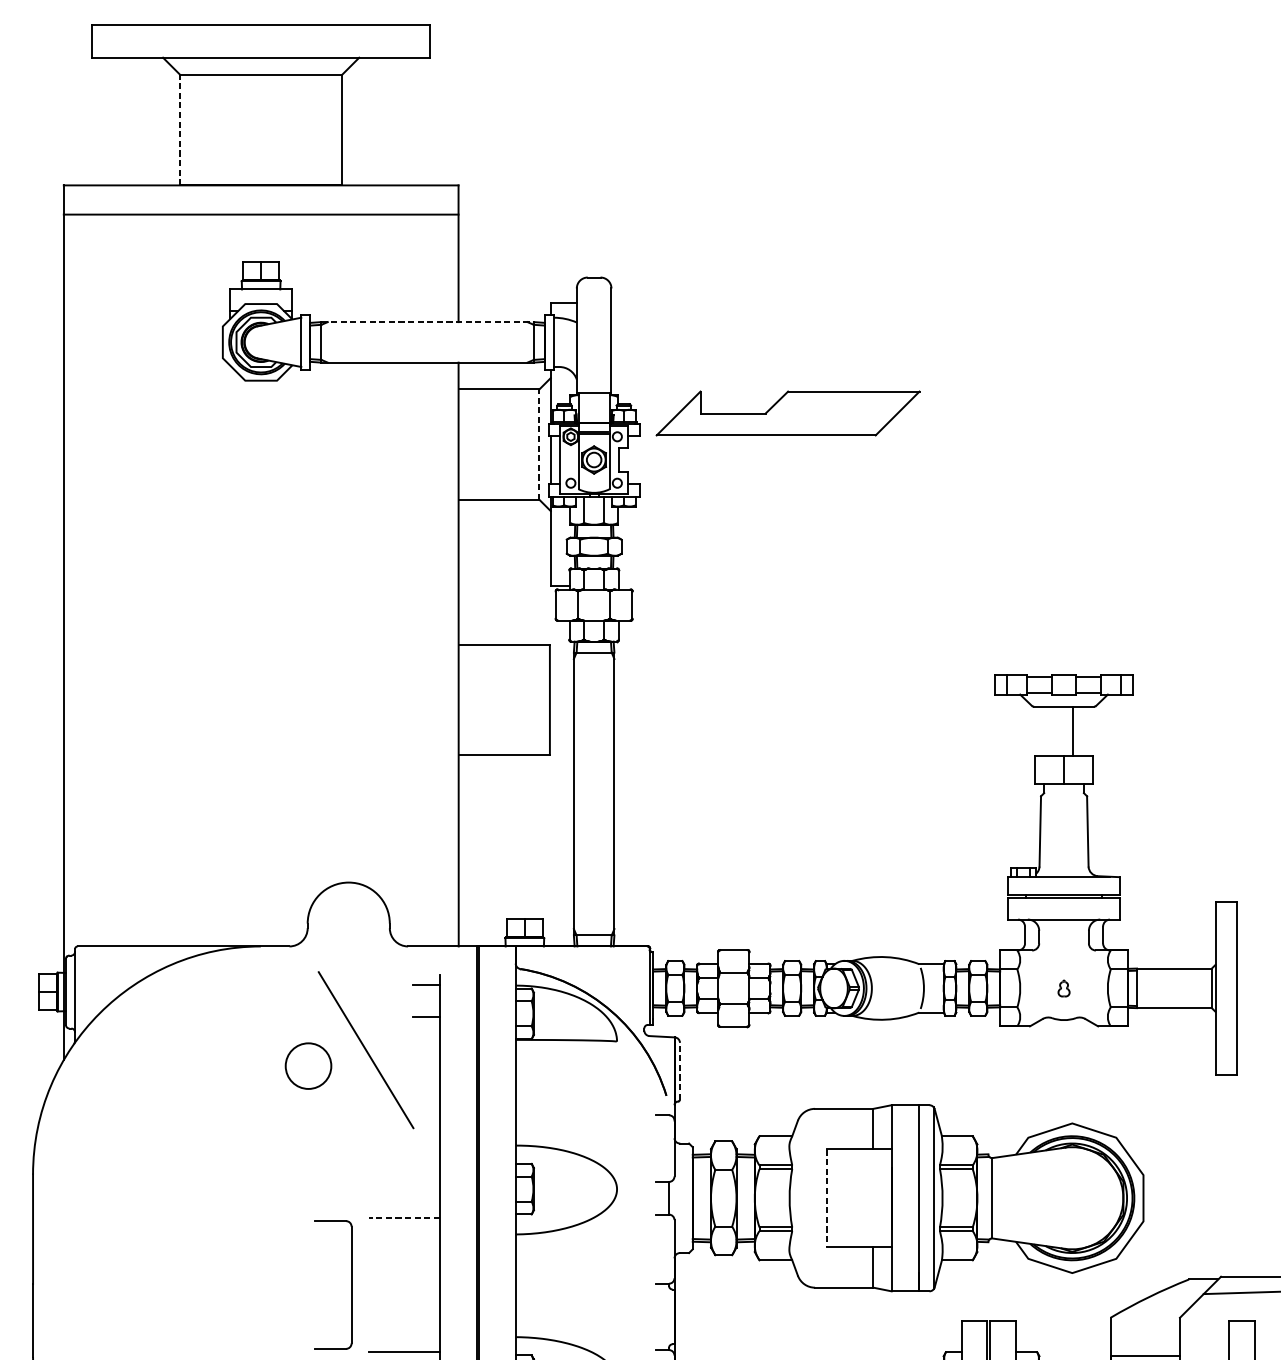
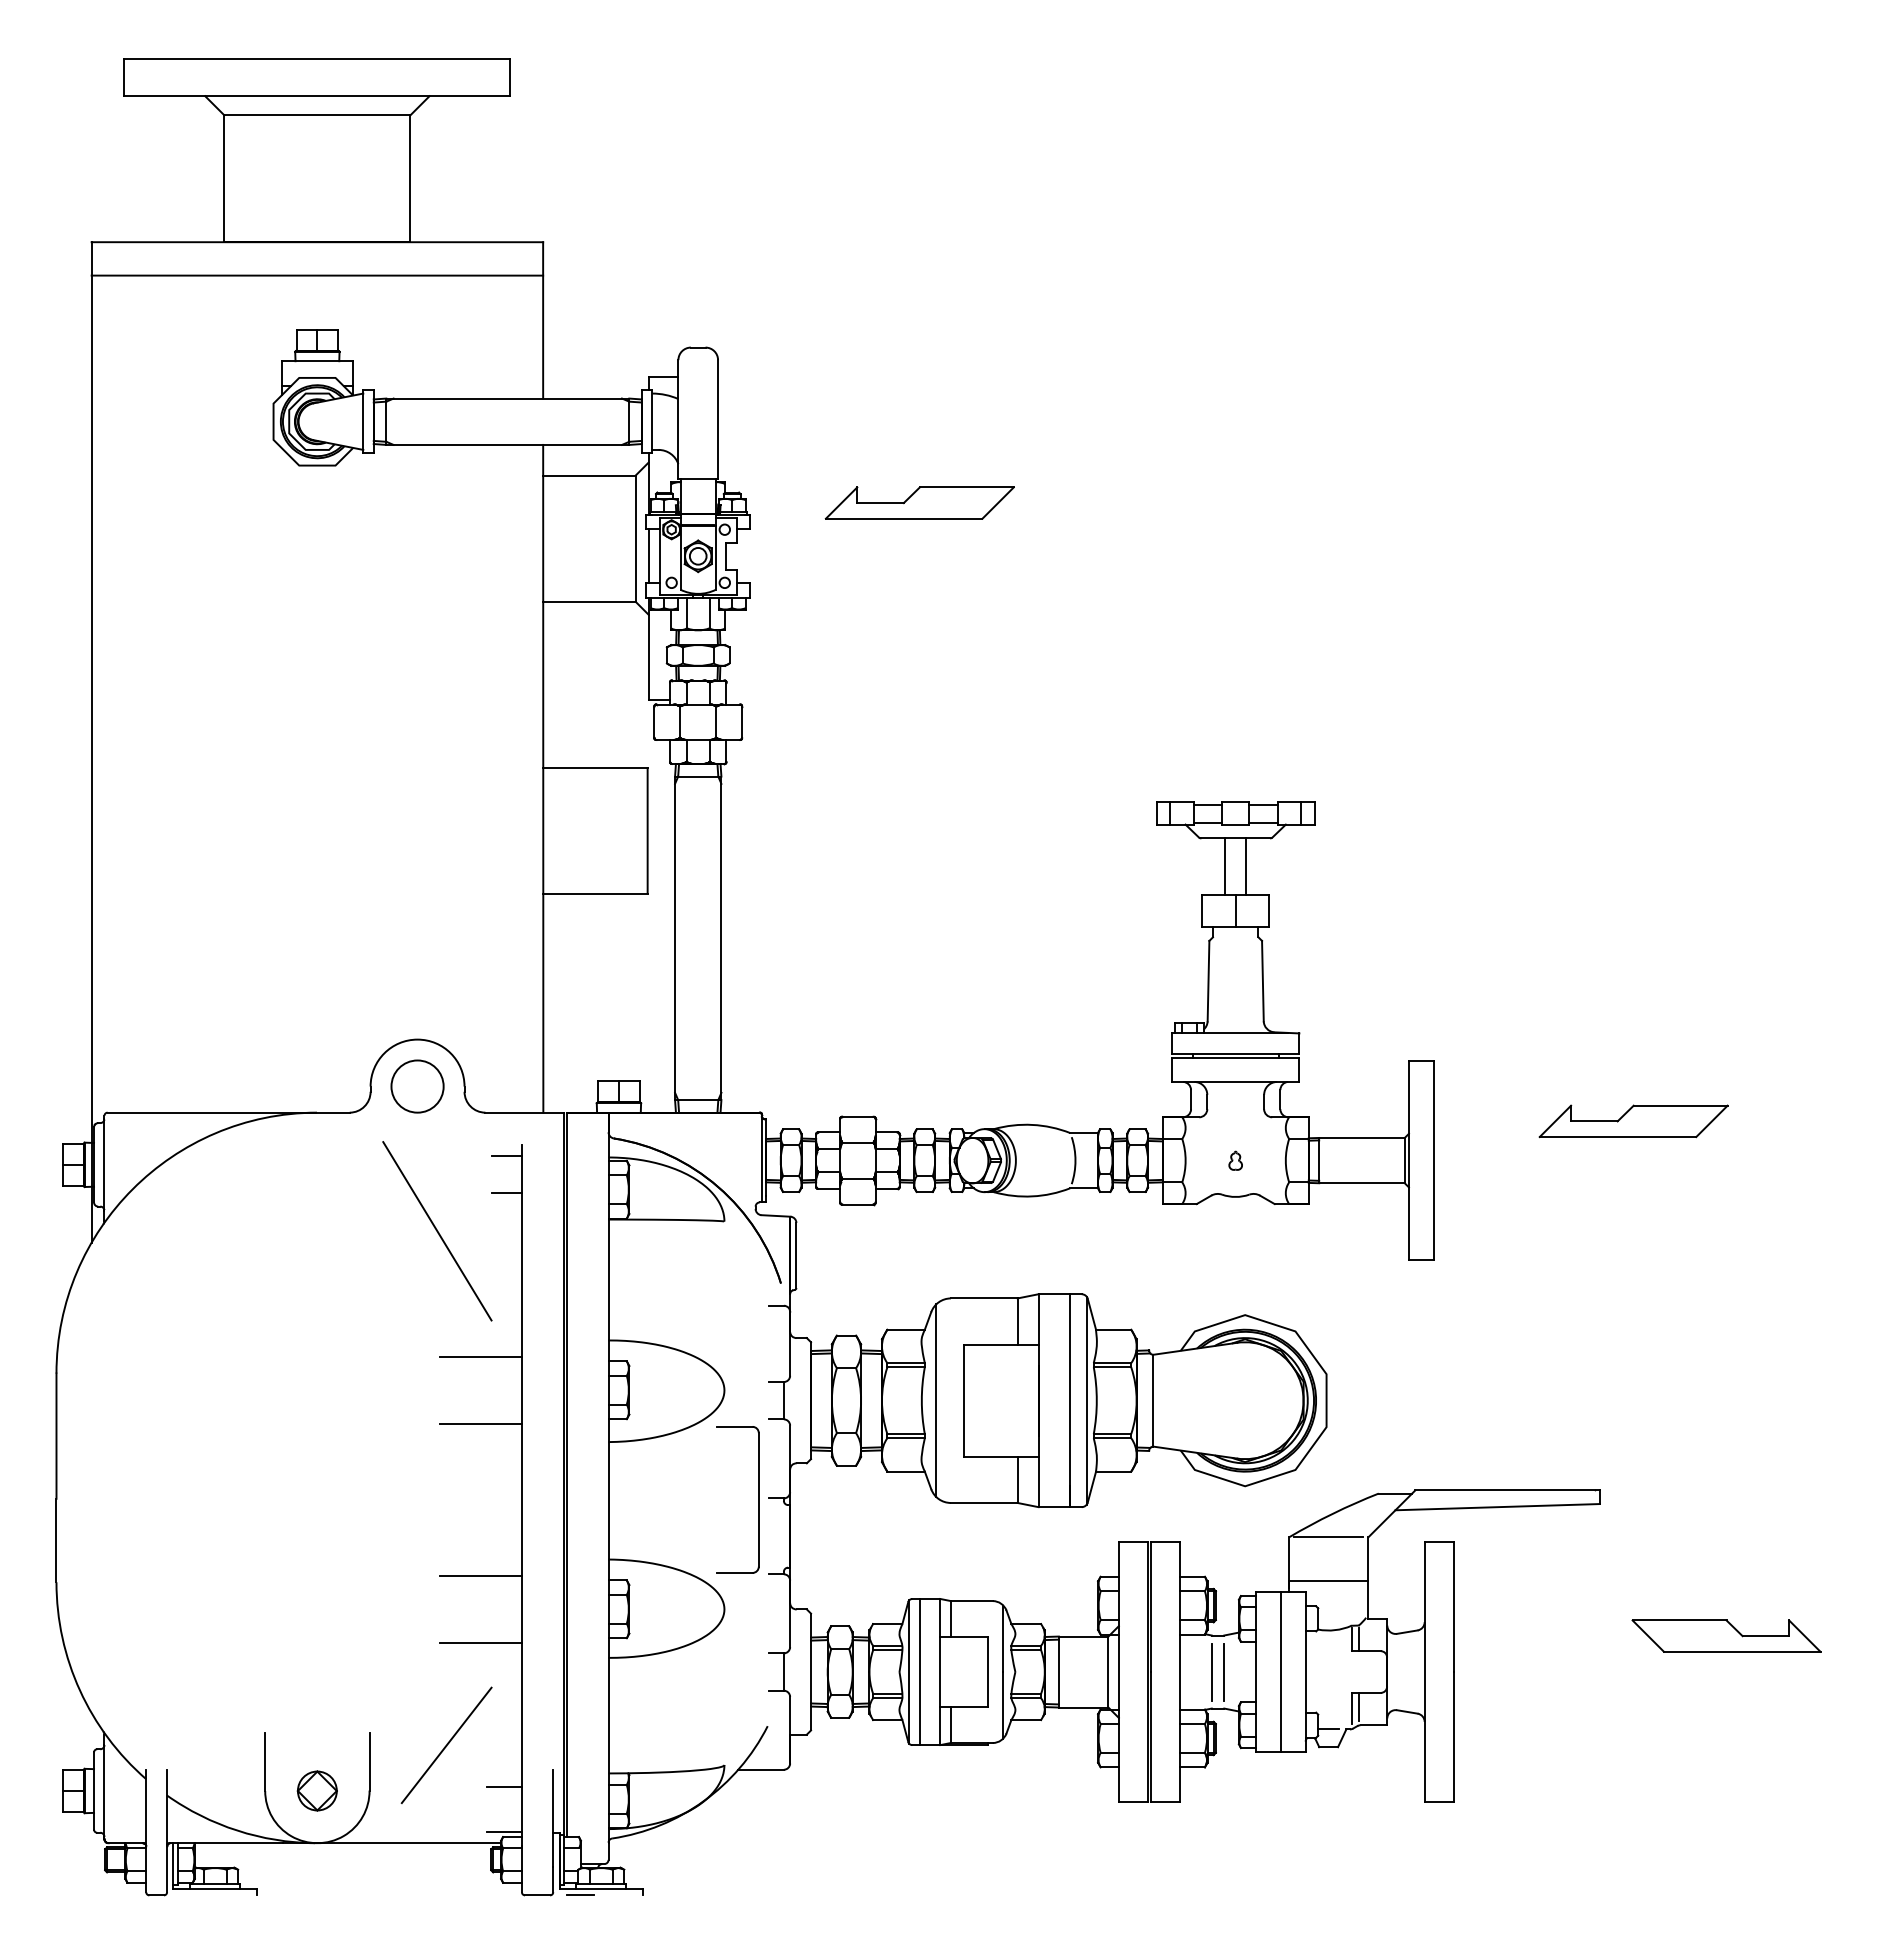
line: (179, 129) -> (224, 178), dashed -> solid
line: (428, 322) -> (508, 398), dashed -> solid
part: (787, 412) -> (919, 502), size x0.62
line: (539, 444) -> (635, 538), dashed -> solid
line: (1055, 731) -> (1225, 866), added
circle: (308, 1066) -> (417, 1086), moved
line: (680, 1071) -> (796, 1255), dashed -> solid
line: (403, 1159) -> (480, 1356), added
line: (802, 1198) -> (936, 1400), added
line: (826, 1198) -> (964, 1400), dashed -> solid
line: (404, 1218) -> (481, 1423), dashed -> solid
part: (351, 1284) -> (758, 1499), moved
line: (1145, 1317) -> (1328, 1537), added

